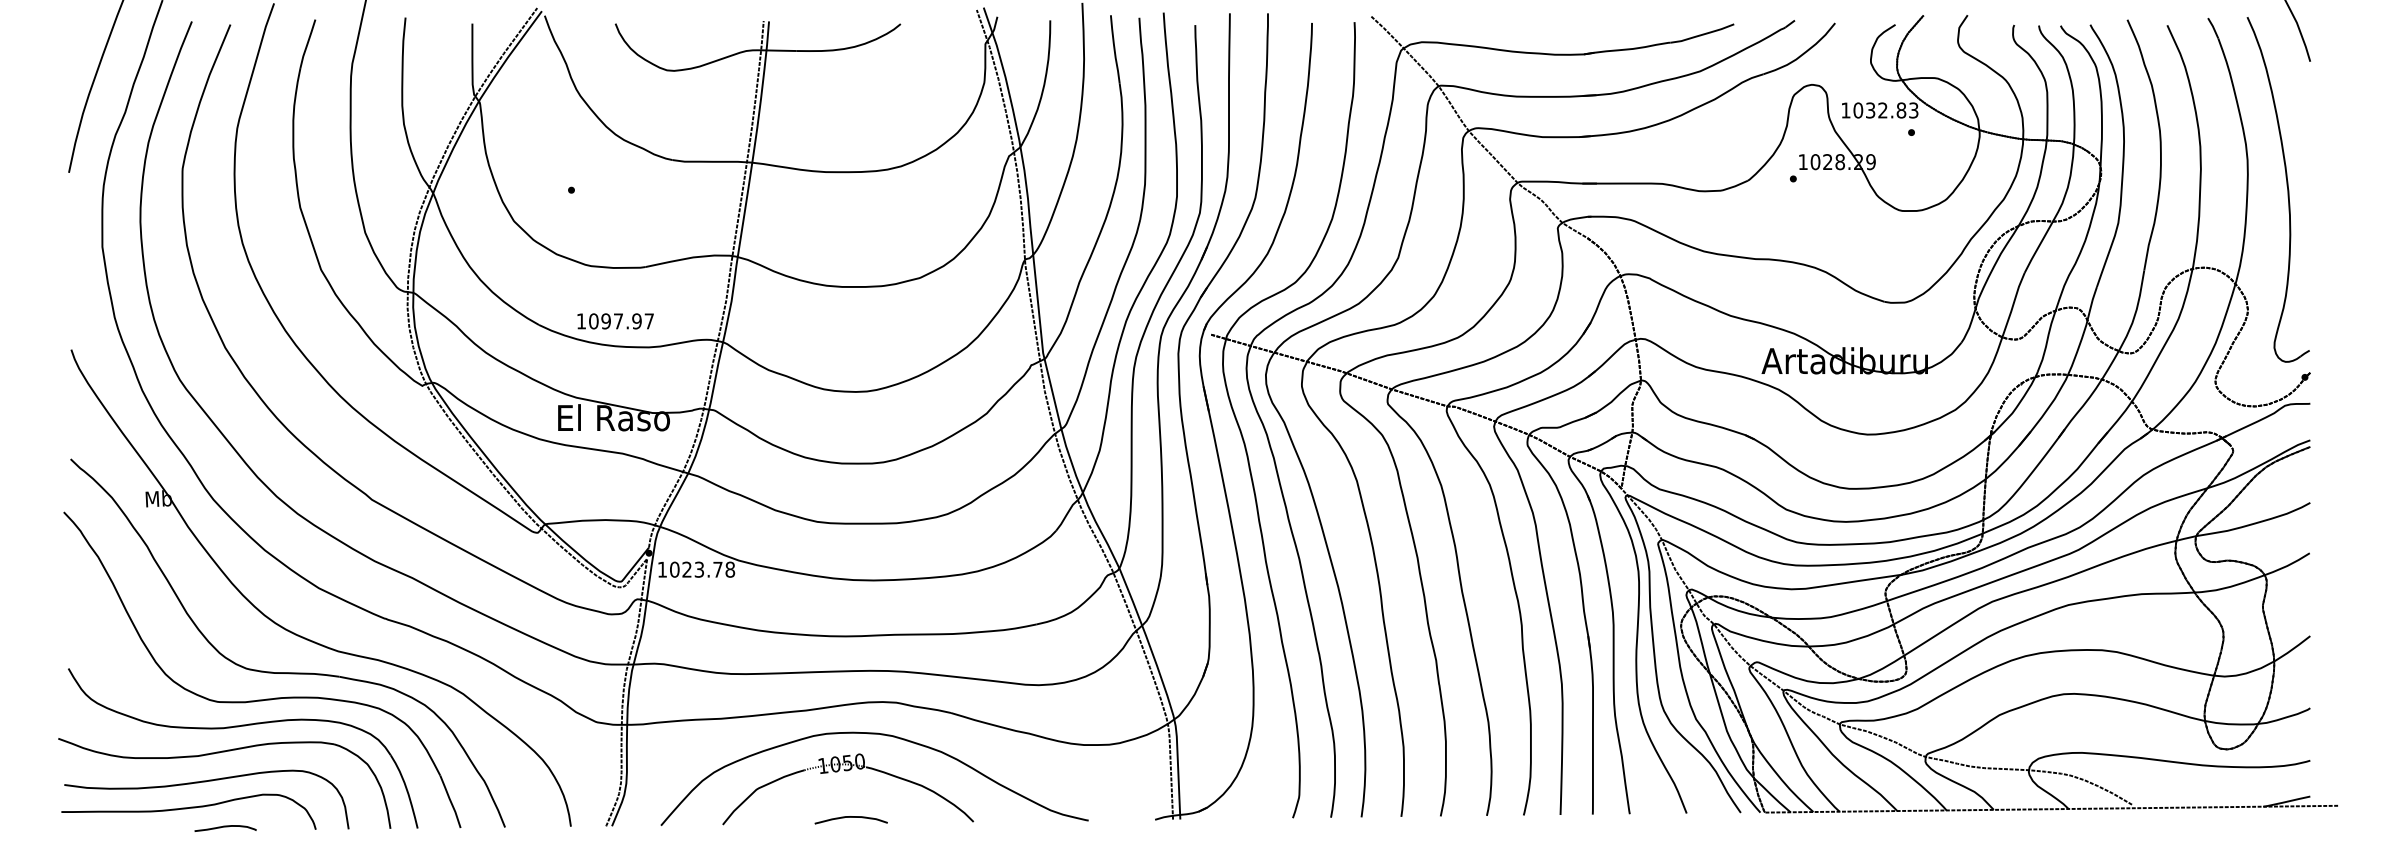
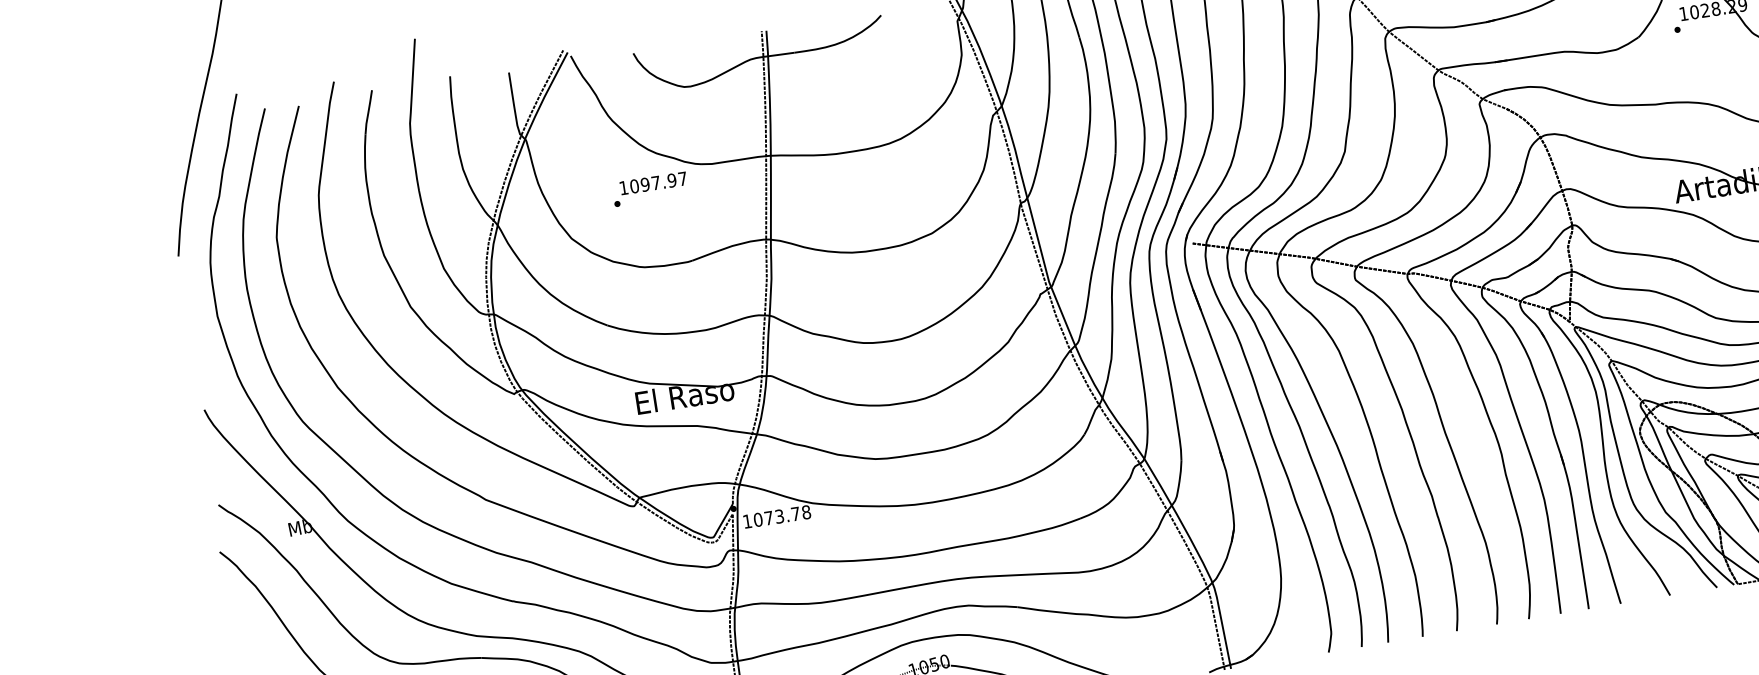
text: (615, 321) -> (653, 183), moved
text: (686, 569) -> (768, 518), 1023.78 -> 1073.78

